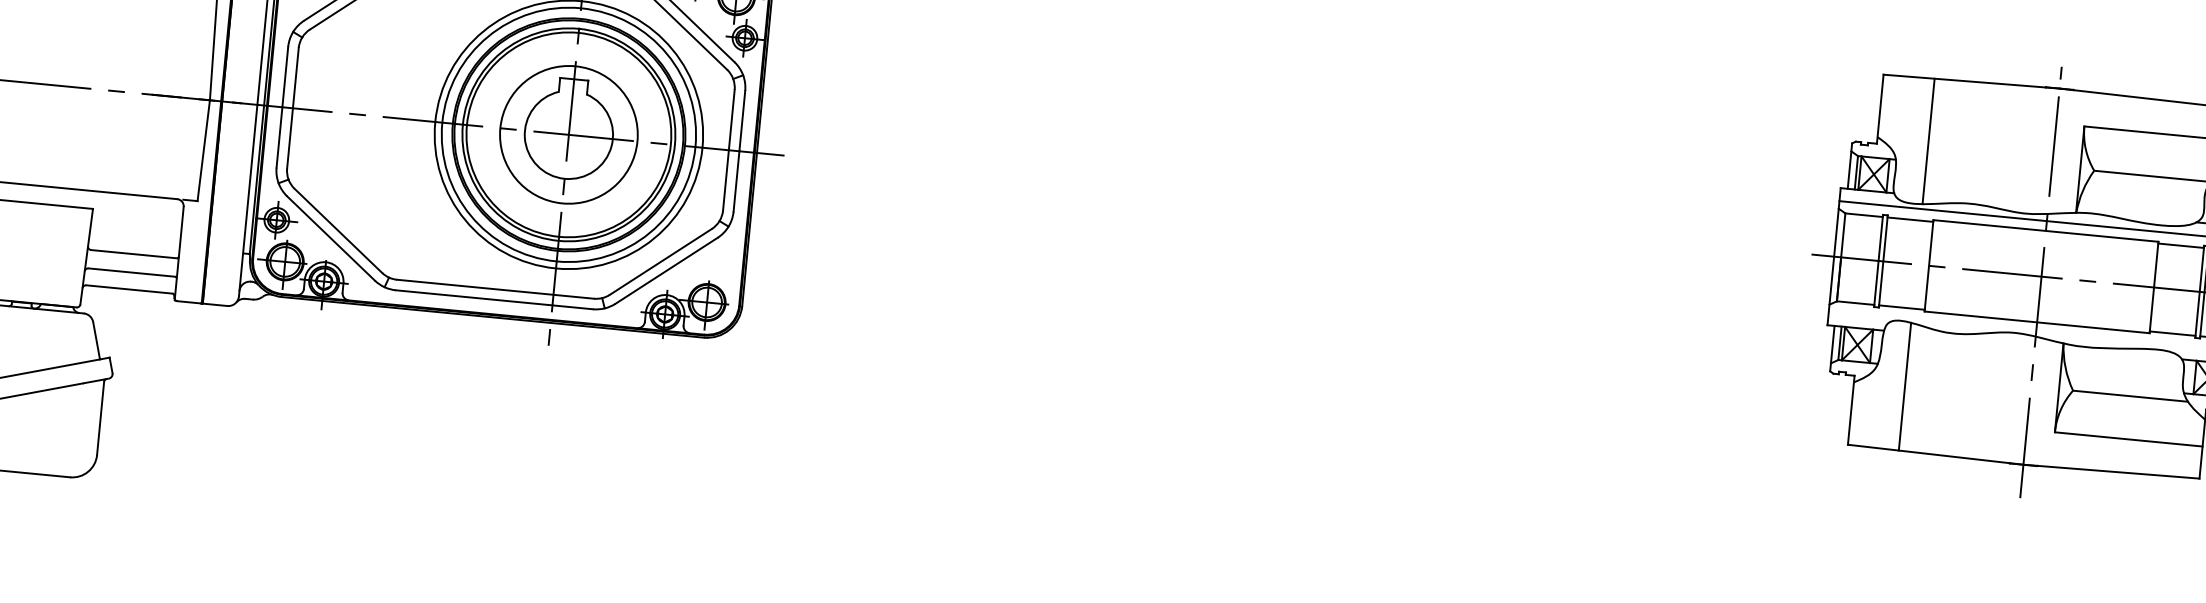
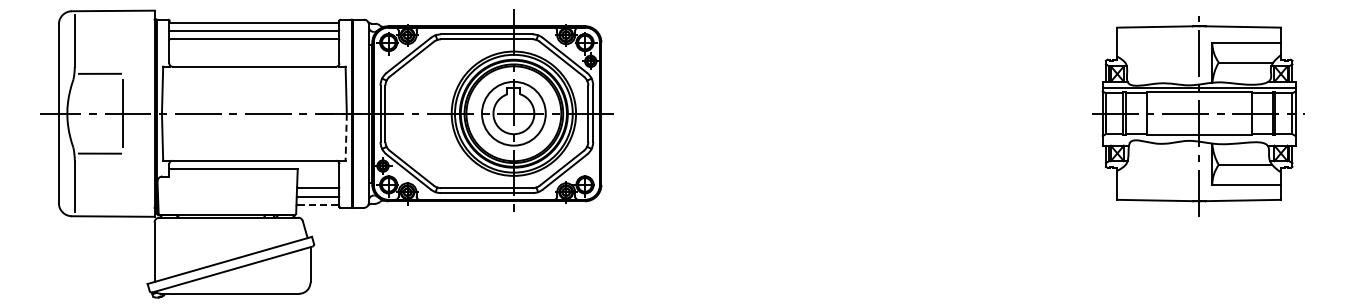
line: (1929, 141) -> (1141, 56), removed
line: (204, 151) -> (346, 137), solid -> dashed
line: (130, 289) -> (318, 204), solid -> dashed
line: (1905, 386) -> (1141, 170), removed

